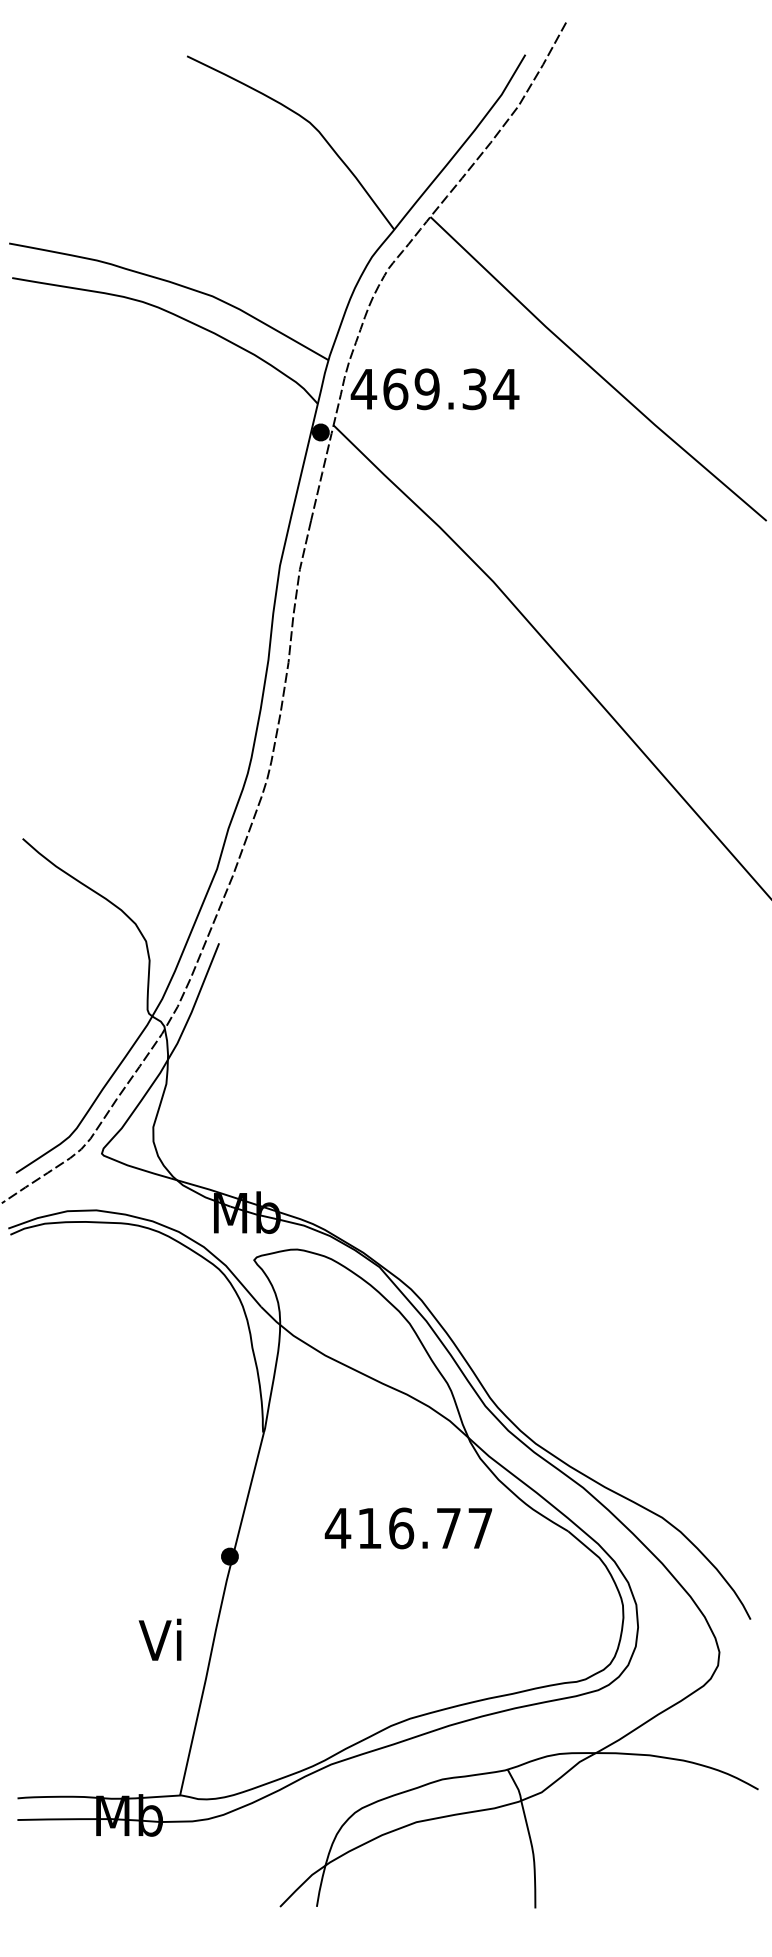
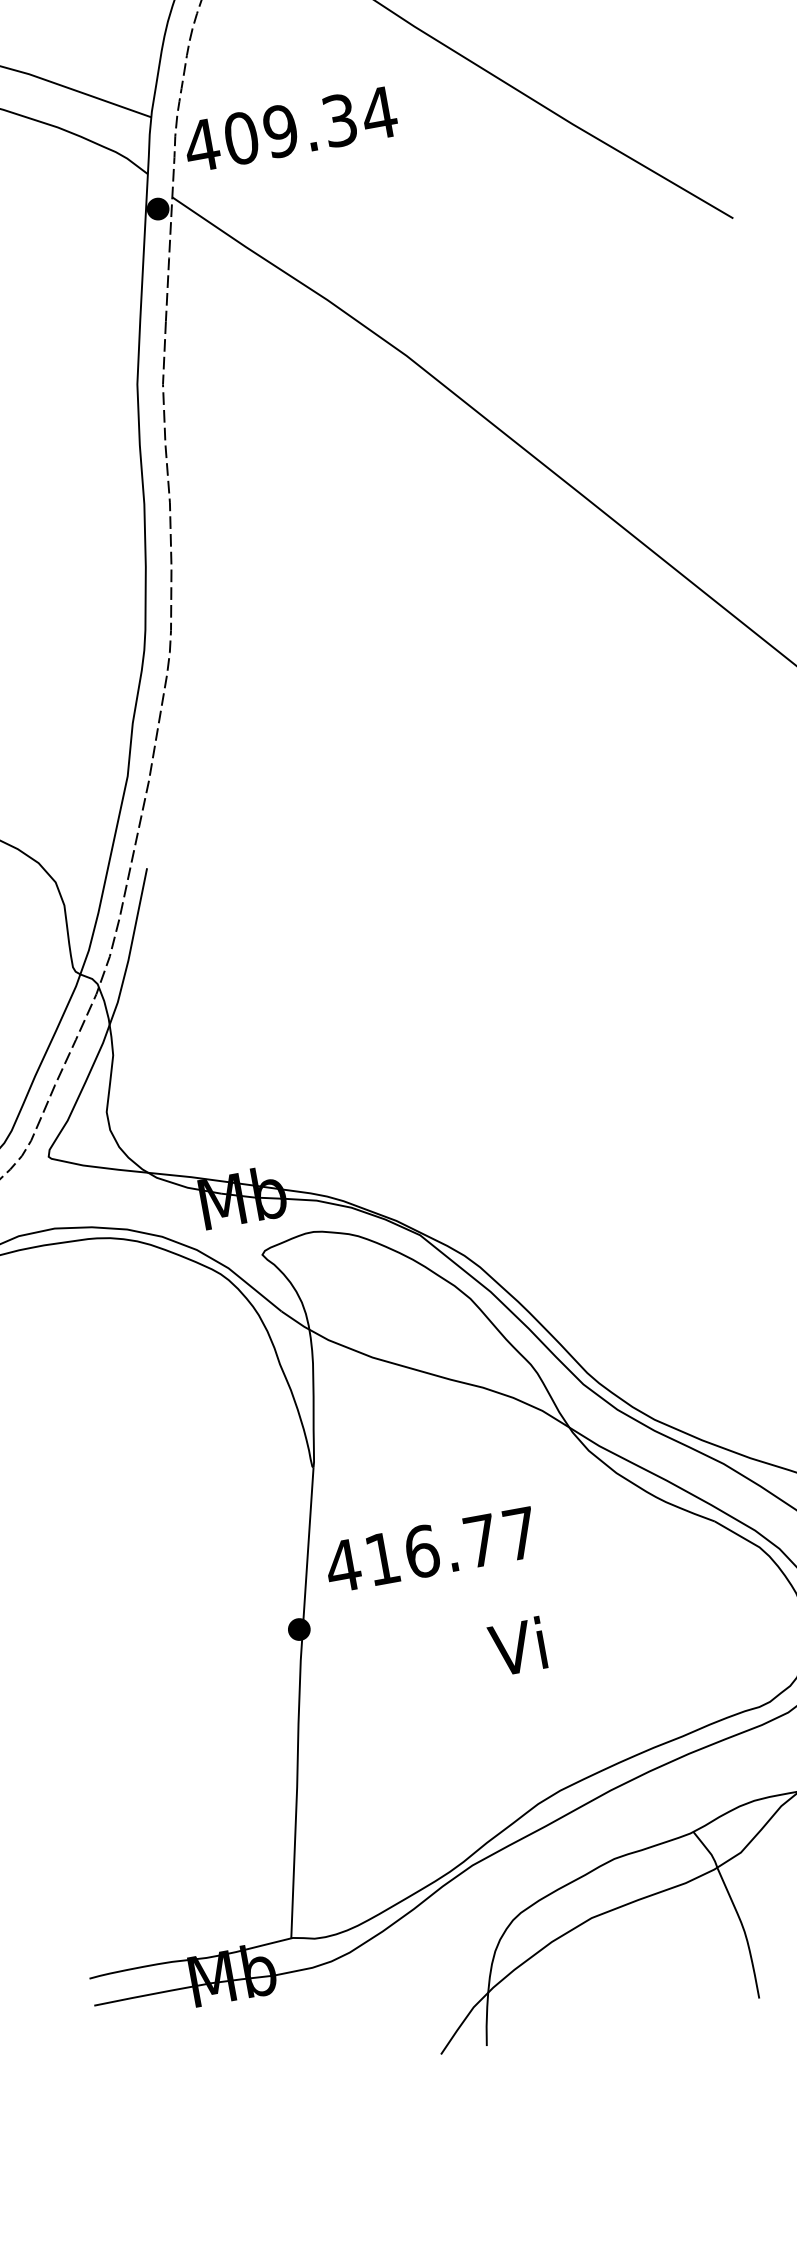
text: (395, 388) -> (241, 137), 469.34 -> 409.34
text: (408, 1528) -> (430, 1550), moved
text: (159, 1639) -> (516, 1646), moved

